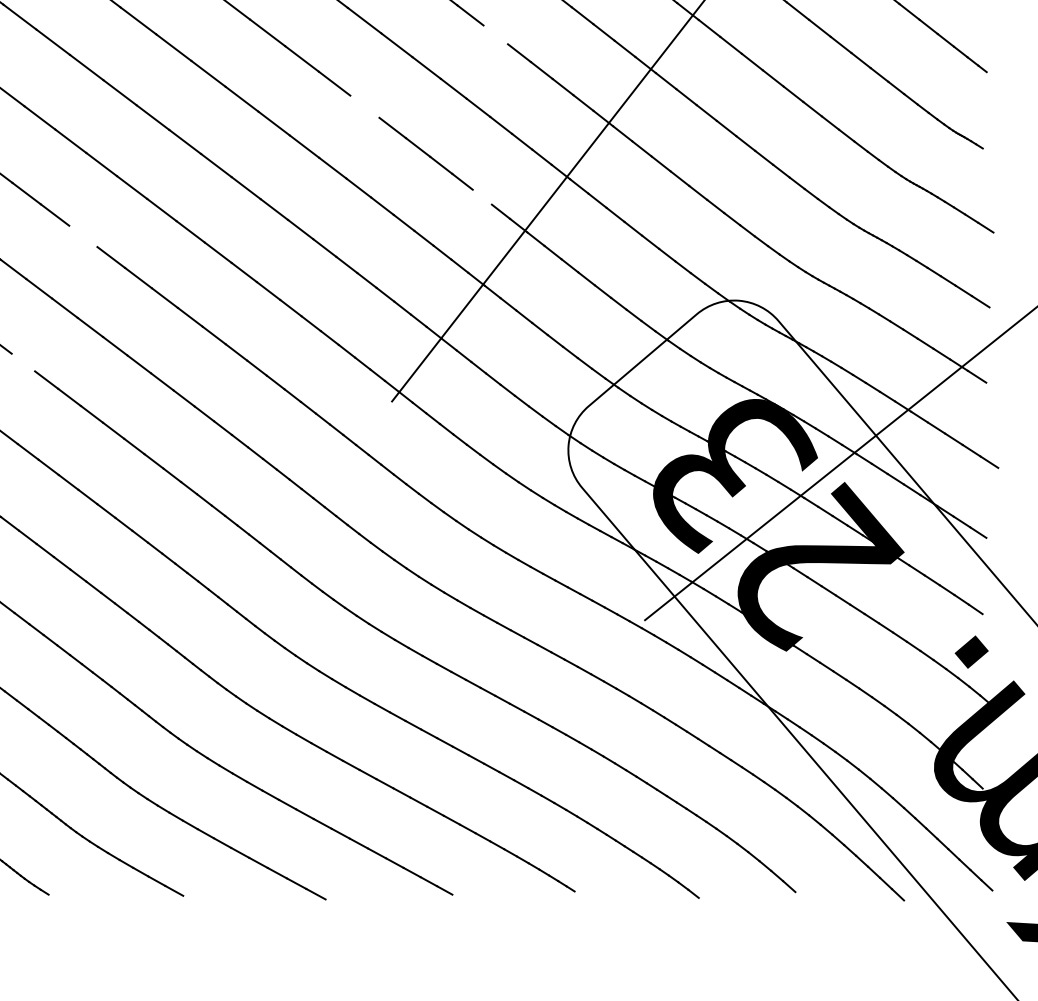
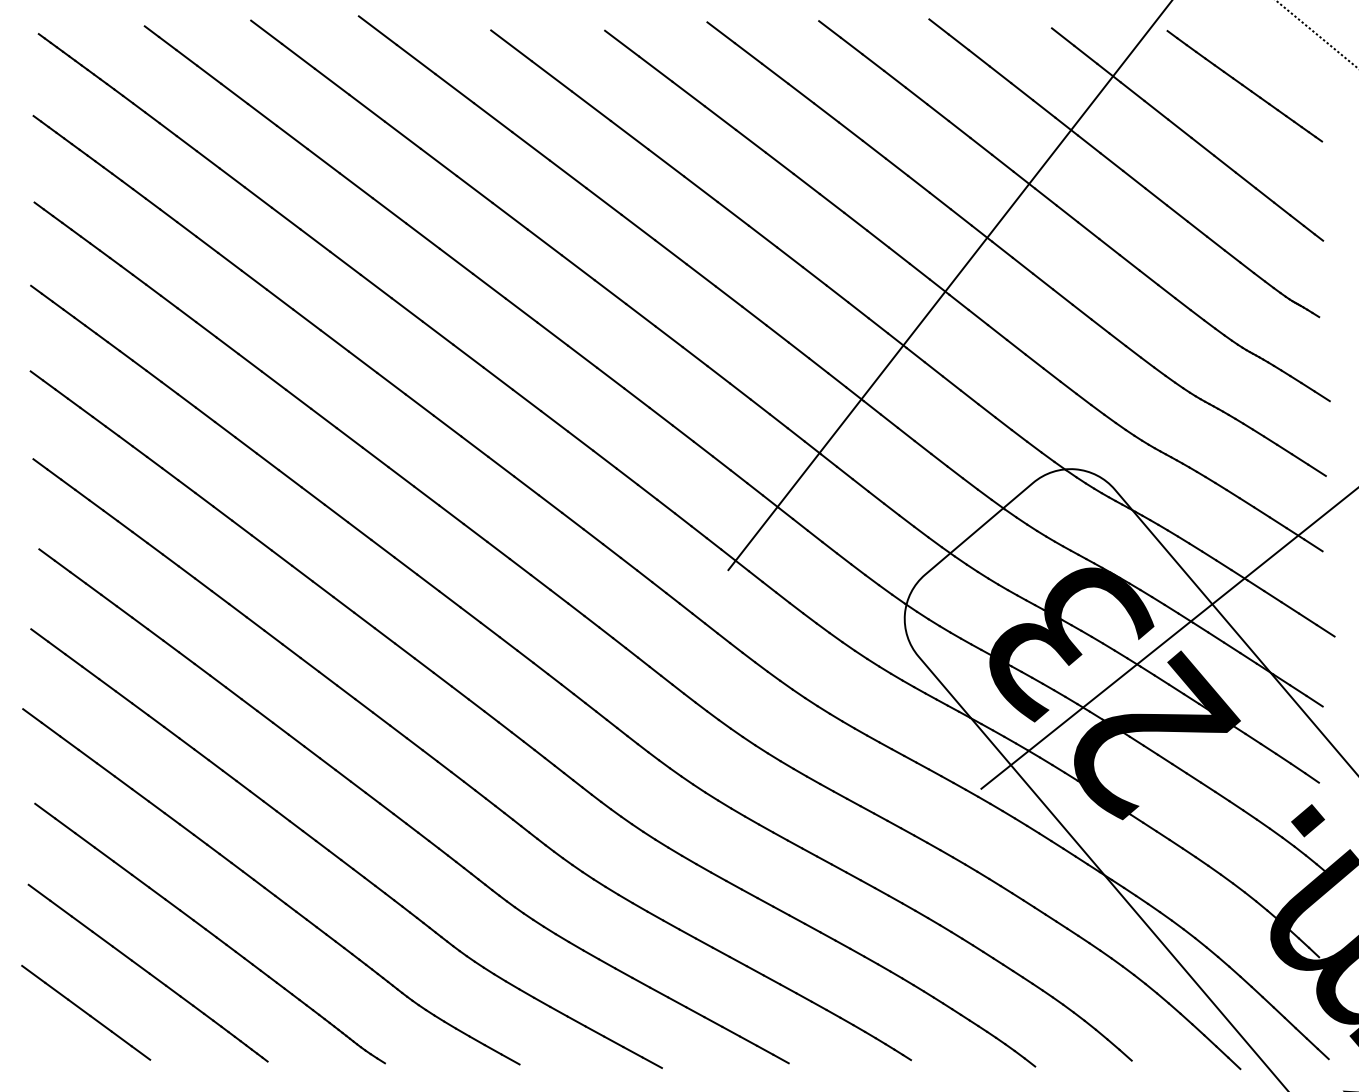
line: (495, 34) -> (831, 203), added
line: (364, 106) -> (700, 275), added
line: (482, 196) -> (818, 365), added
line: (83, 235) -> (419, 404), added
line: (23, 361) -> (359, 530), added

